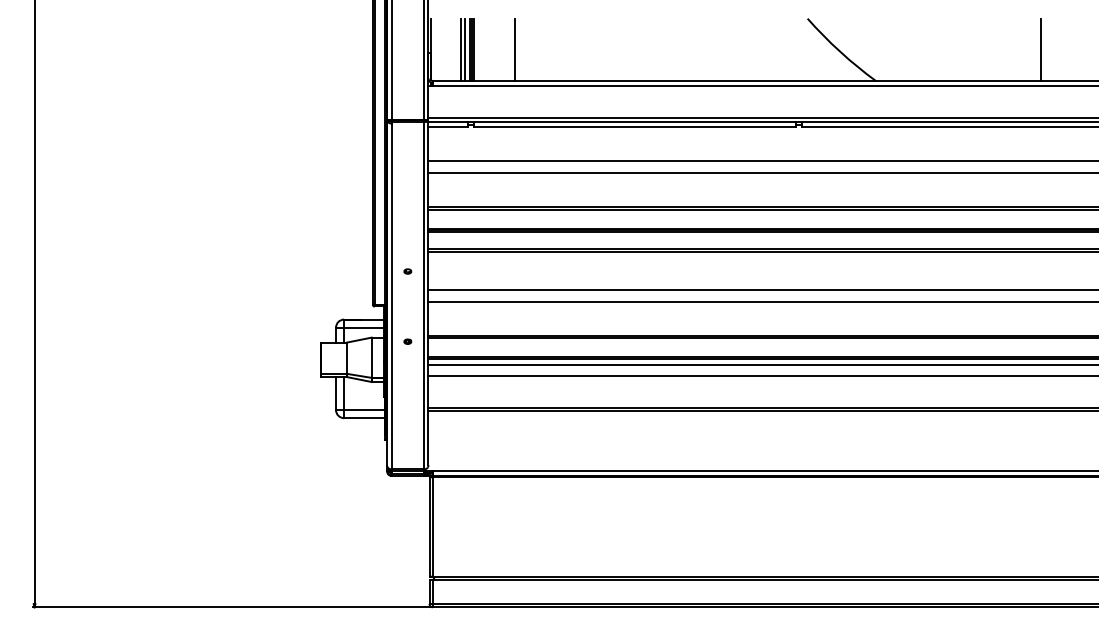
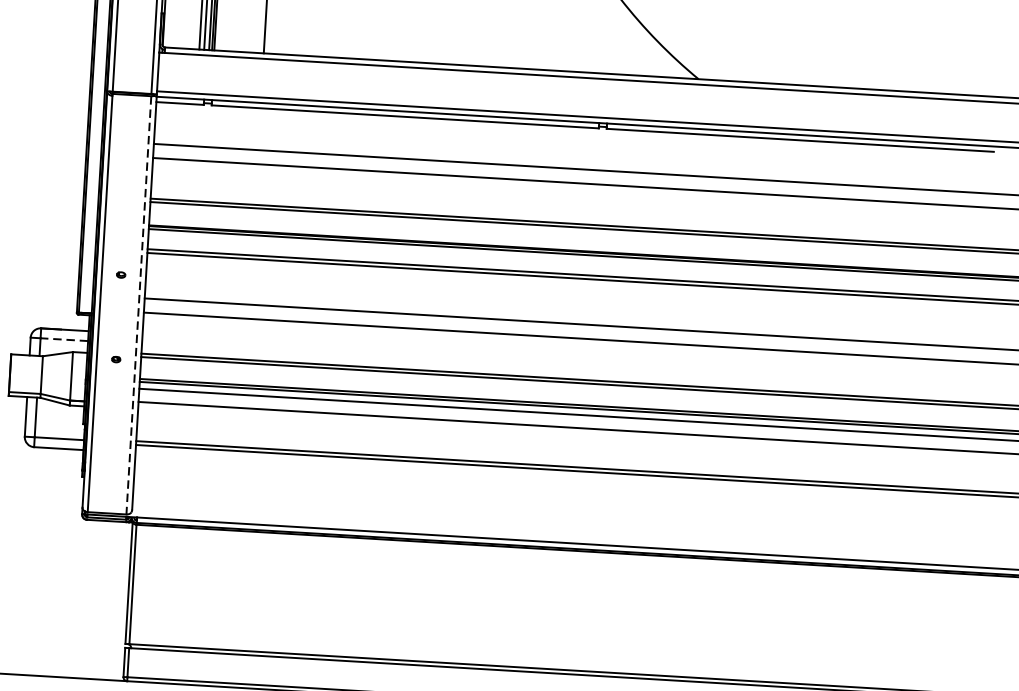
line: (1041, 49) -> (900, 53), removed
line: (423, 295) -> (138, 305), solid -> dashed
line: (363, 327) -> (63, 339), solid -> dashed

